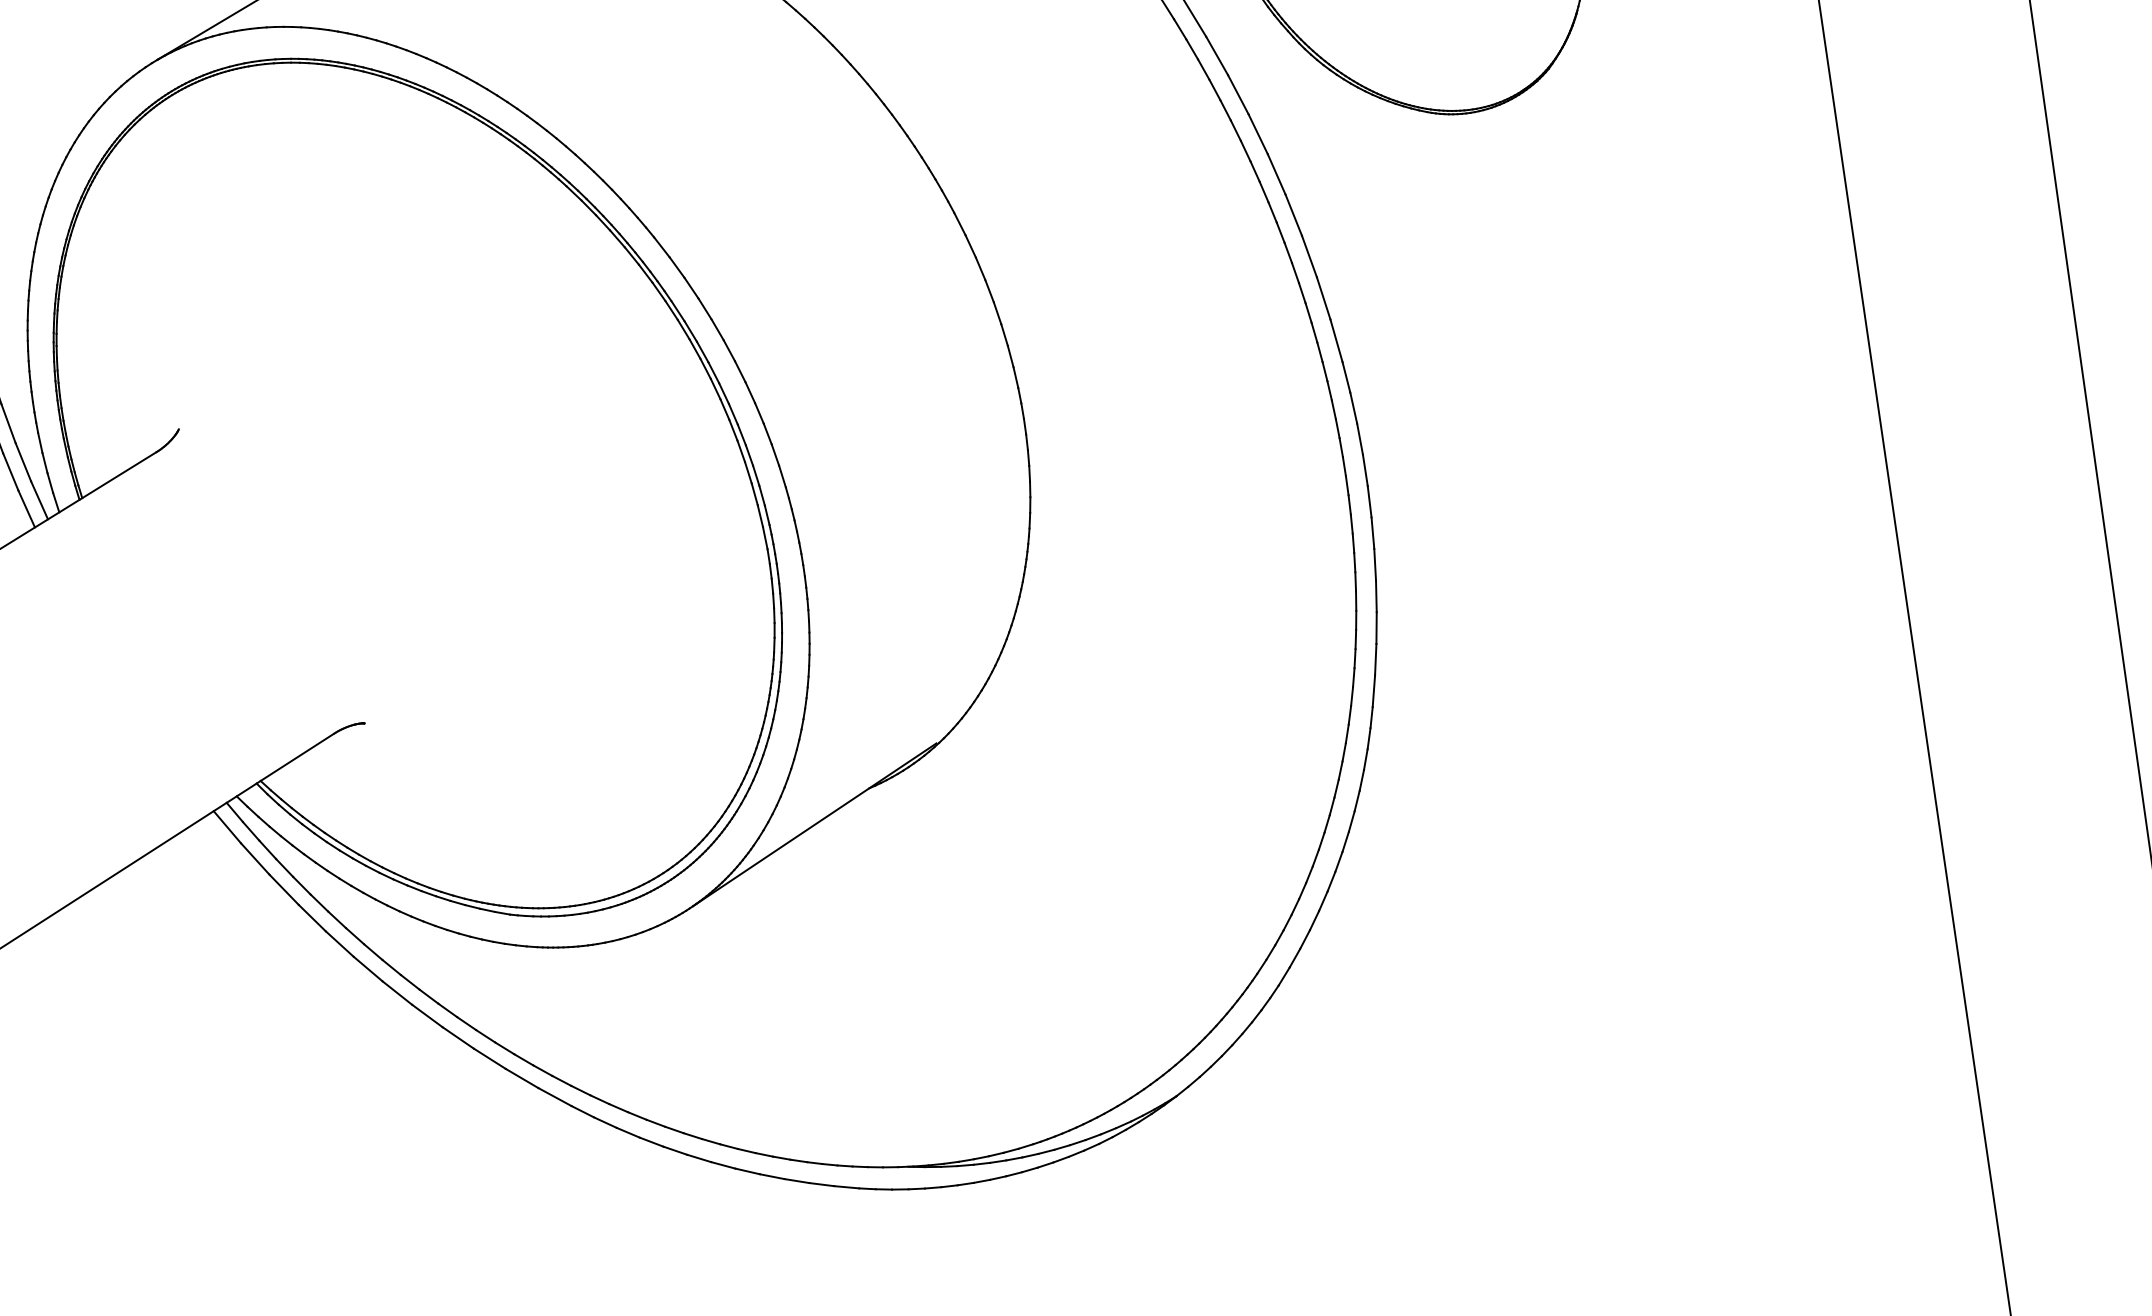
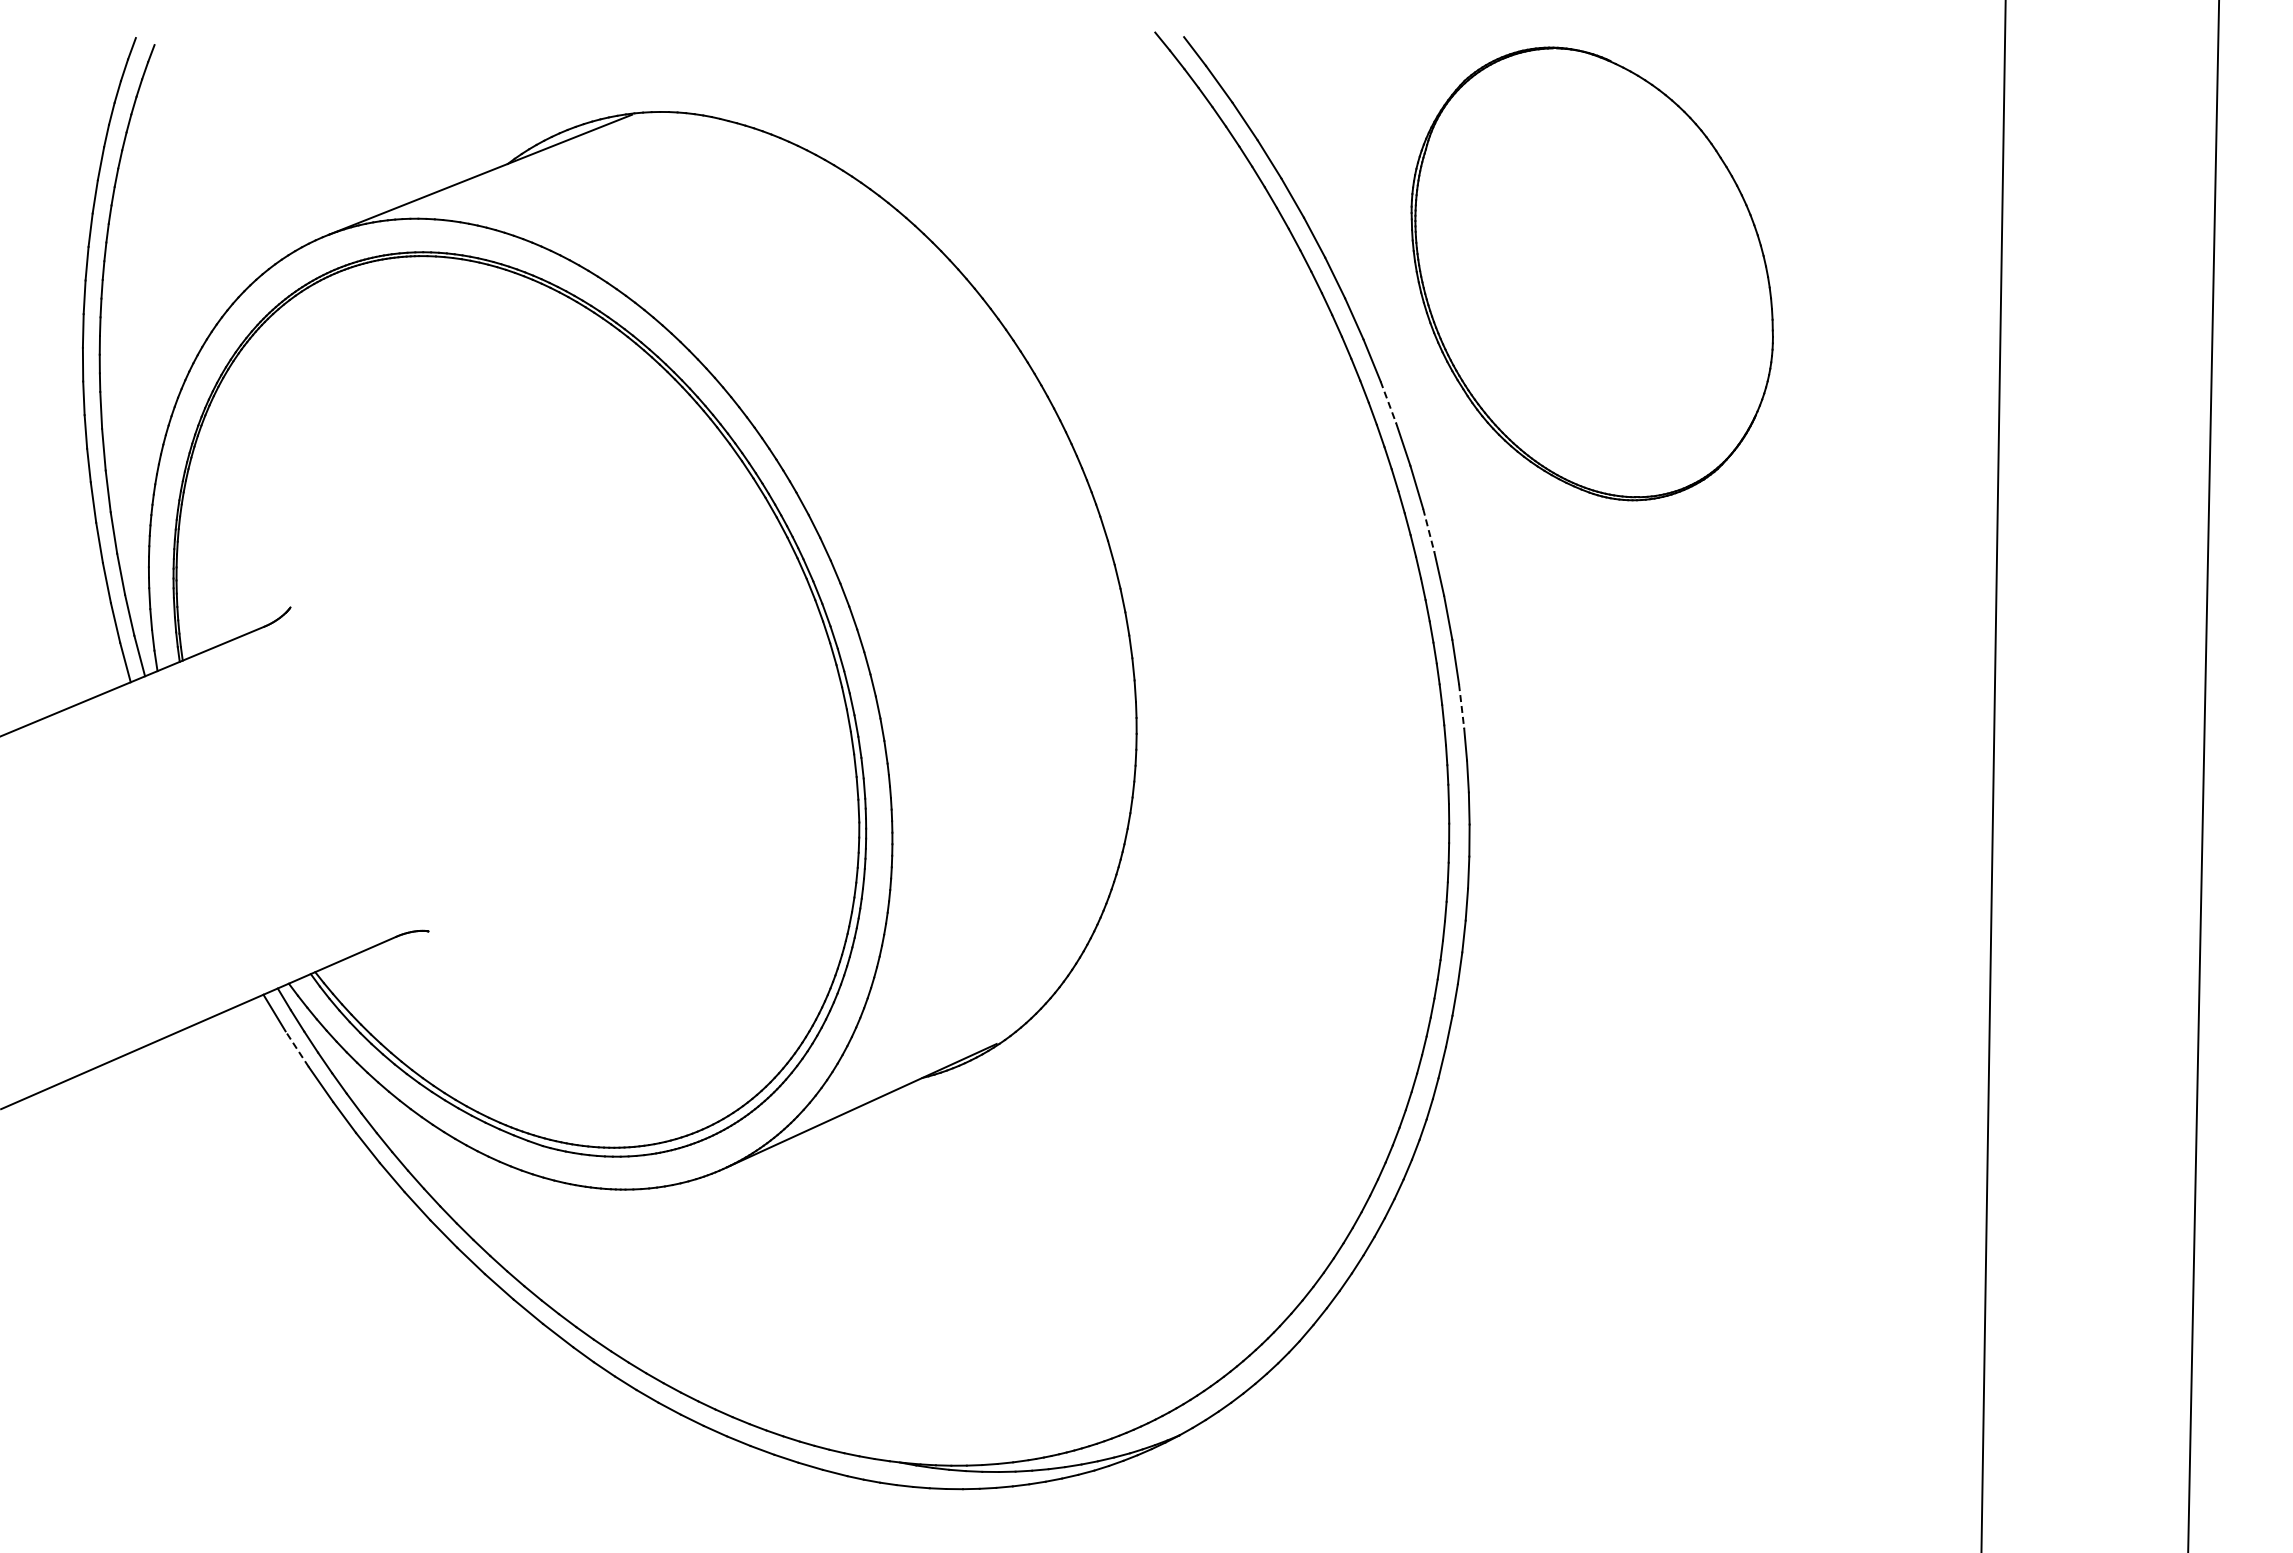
line: (1217, 56) -> (1388, 402), solid -> dashed
line: (1276, 174) -> (1428, 530), solid -> dashed
line: (1336, 340) -> (1461, 706), solid -> dashed
line: (254, 858) -> (296, 1048), solid -> dashed

